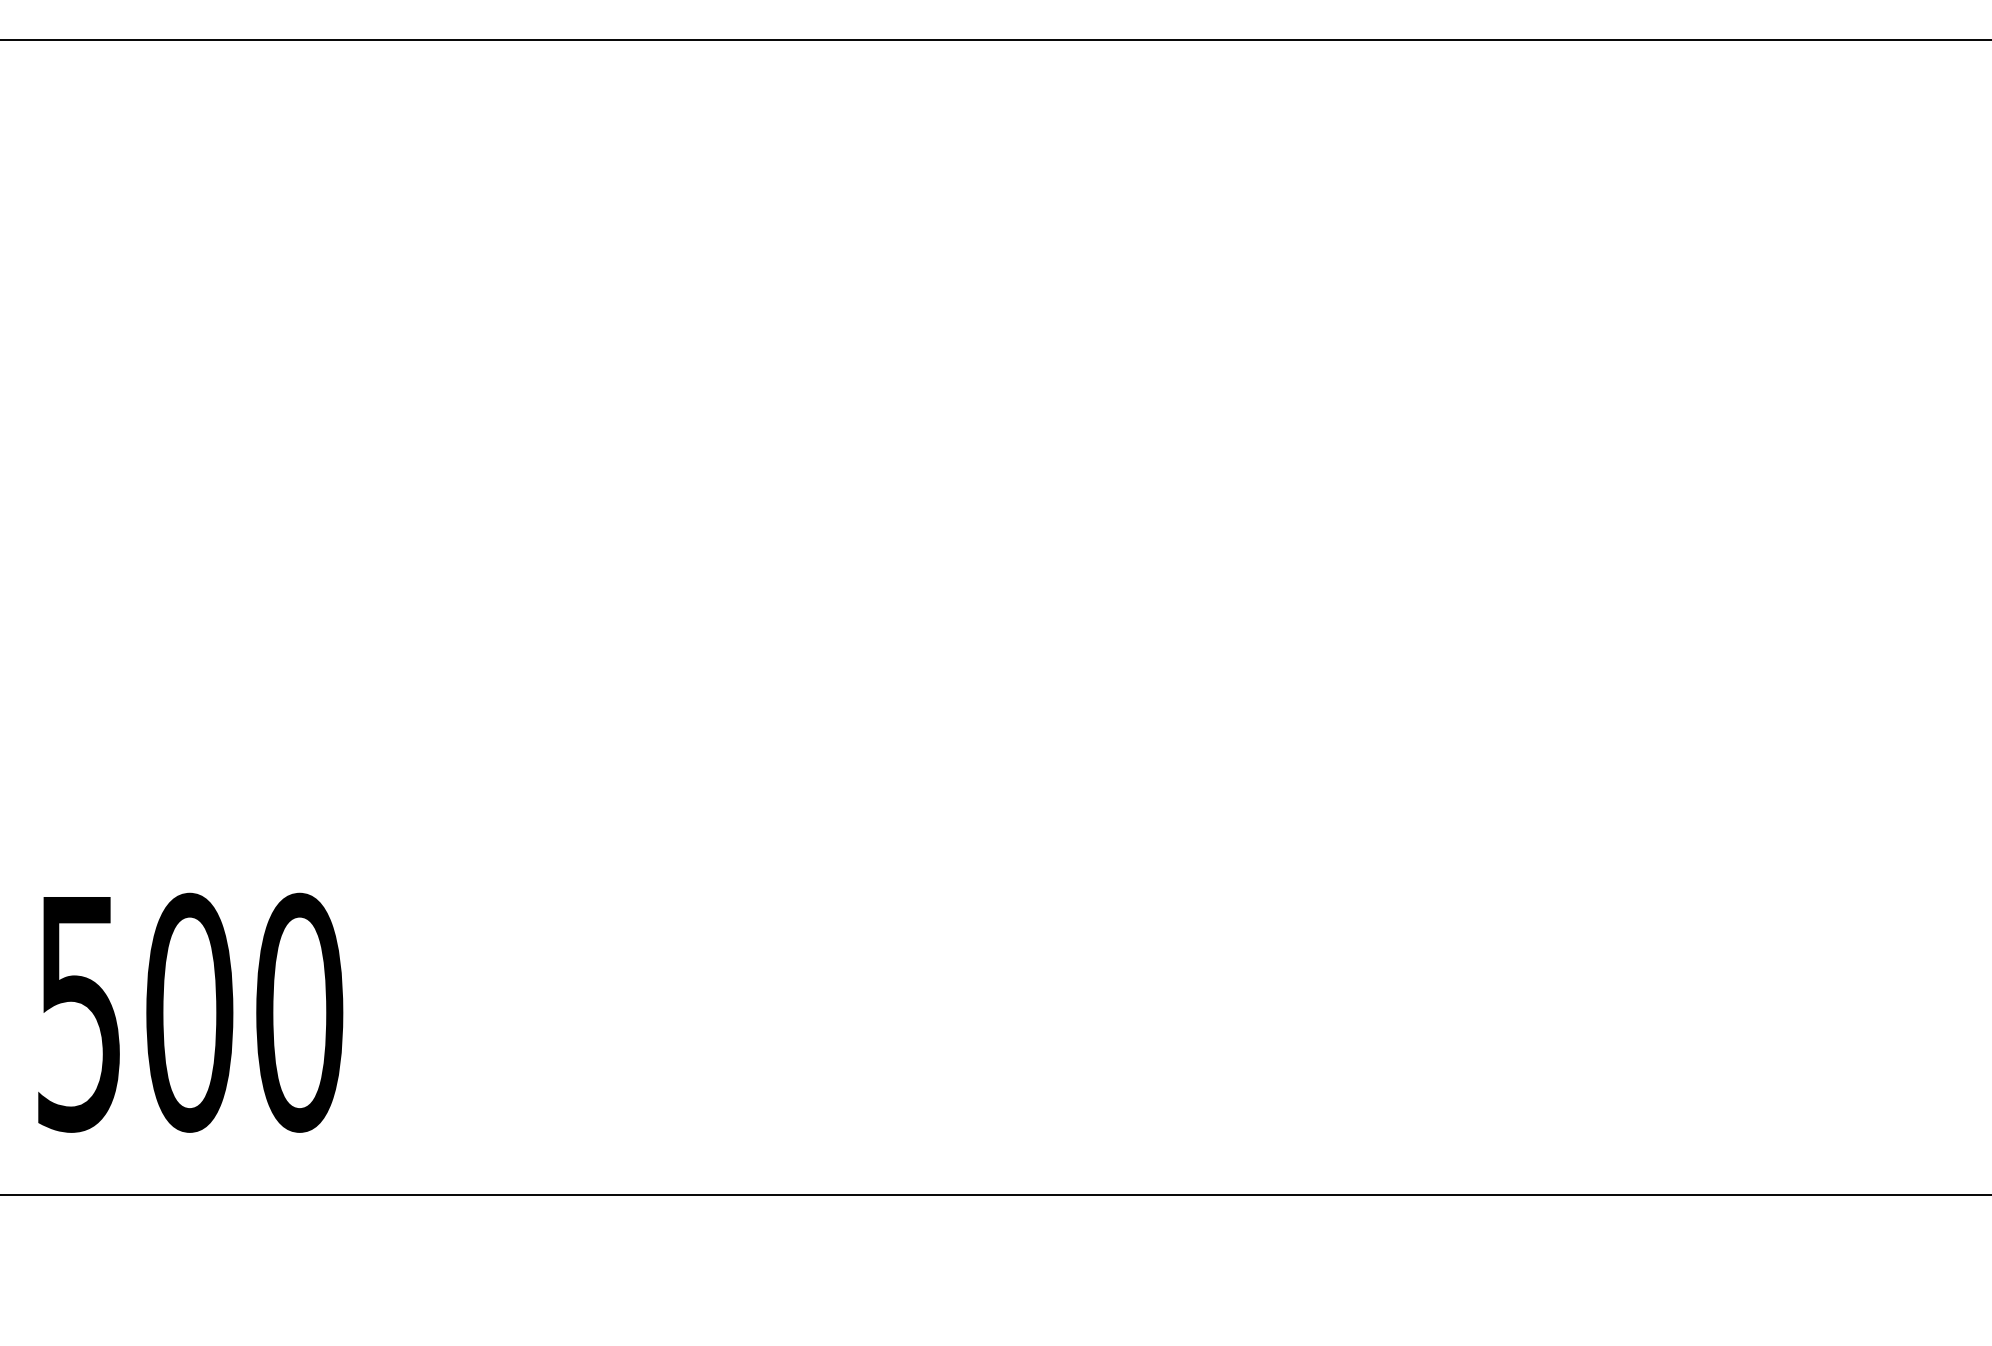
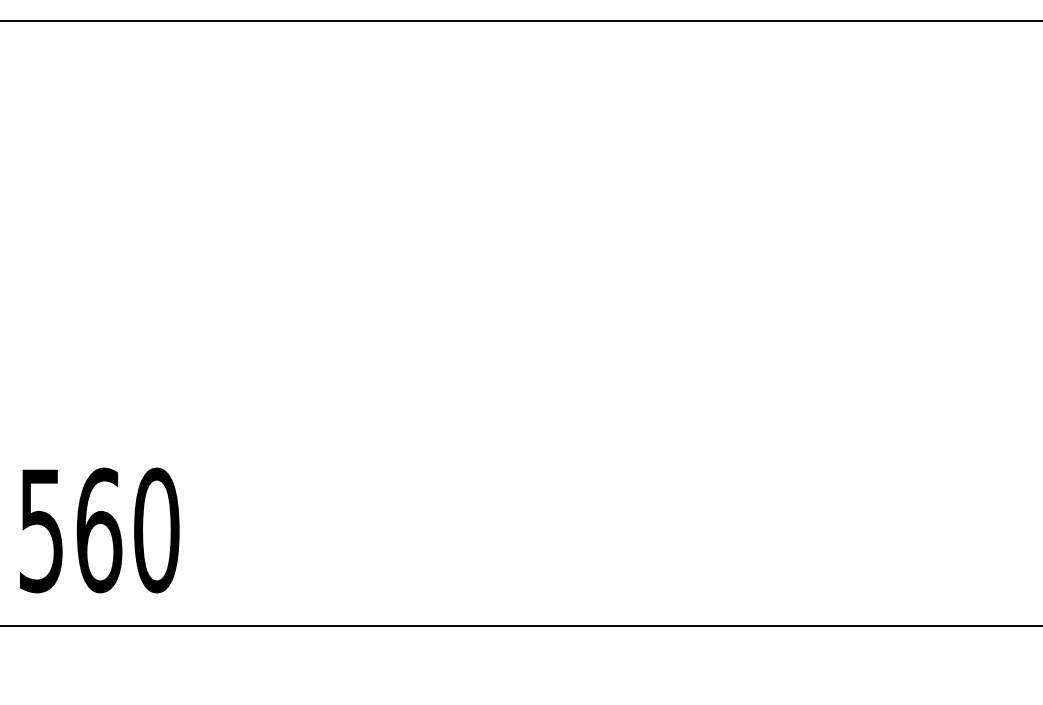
text: (190, 1012) -> (99, 530), 500 -> 560

